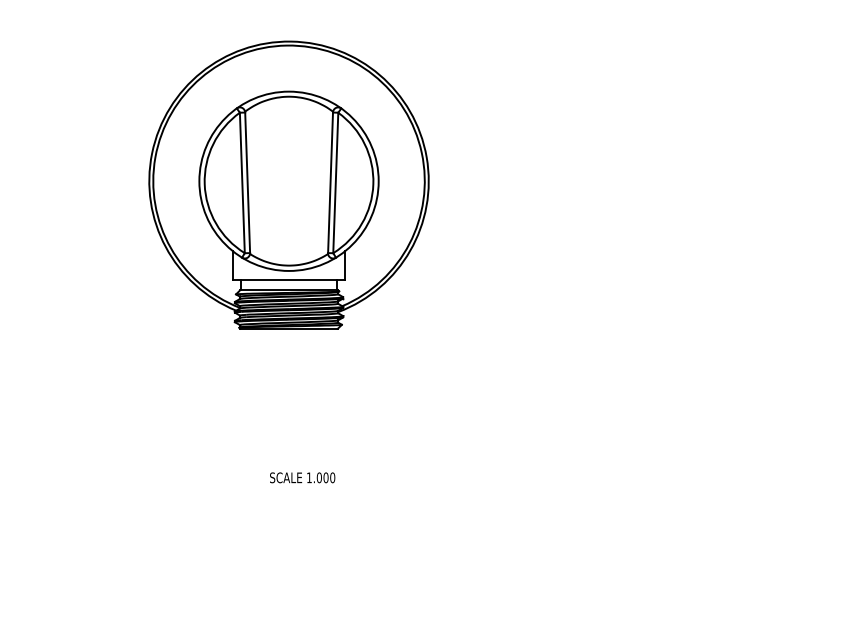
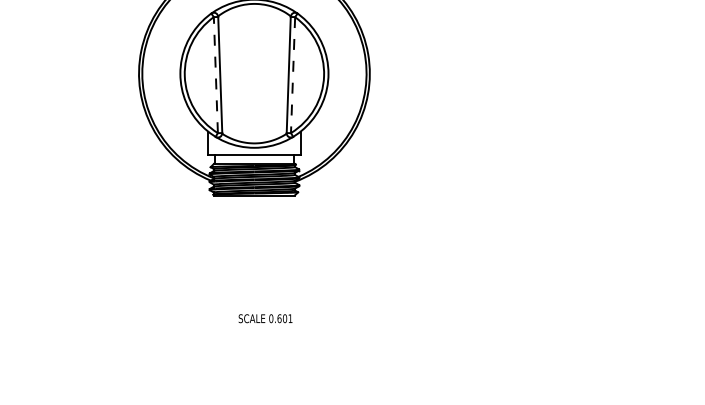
line: (242, 182) -> (216, 74), solid -> dashed
line: (335, 183) -> (292, 75), solid -> dashed
text: (320, 477) -> (280, 318), 1.000 -> 0.601

